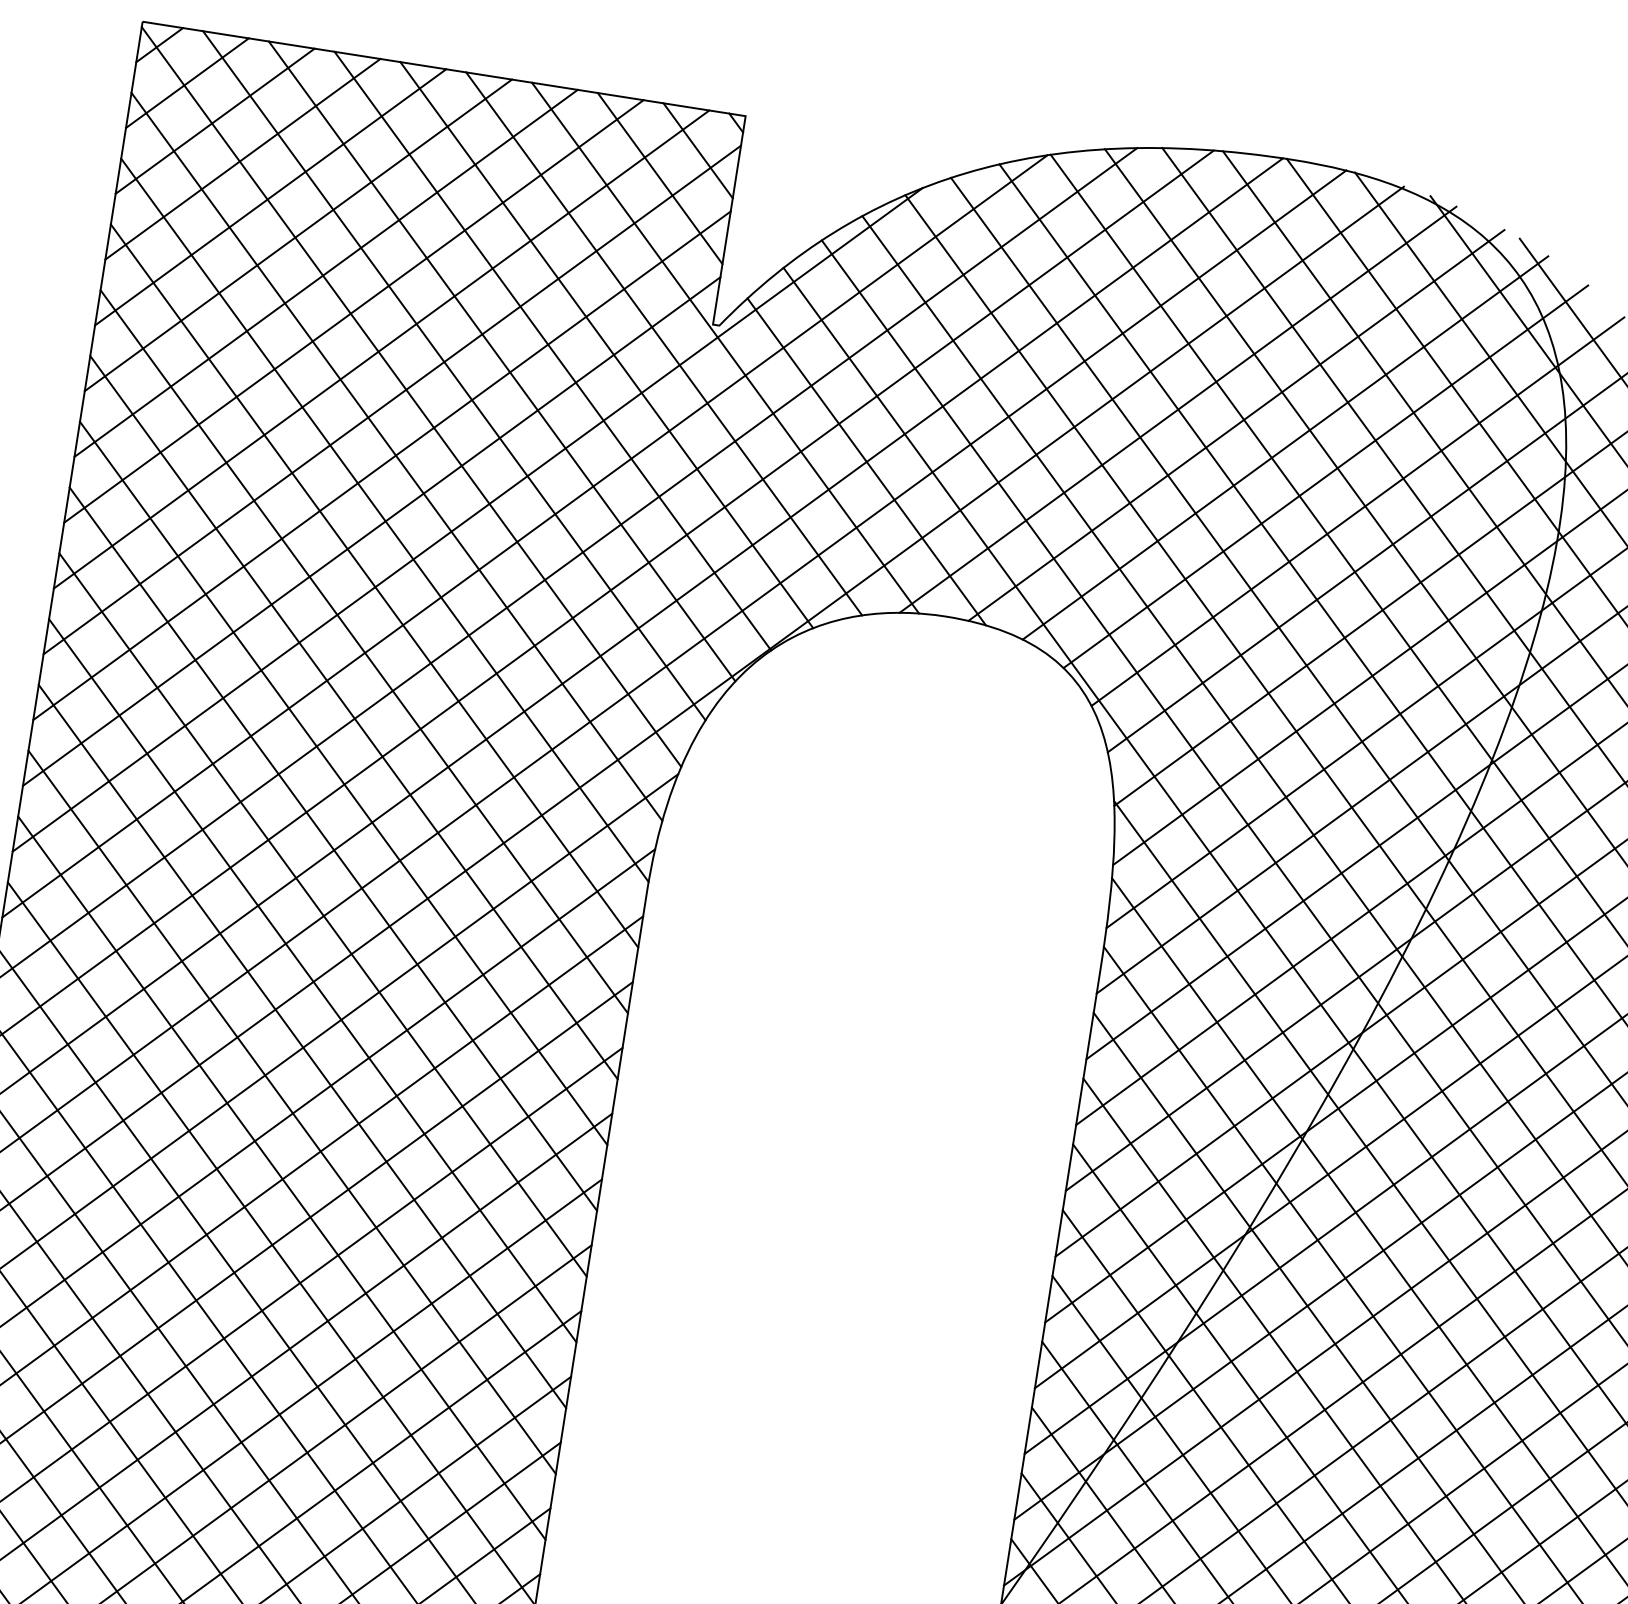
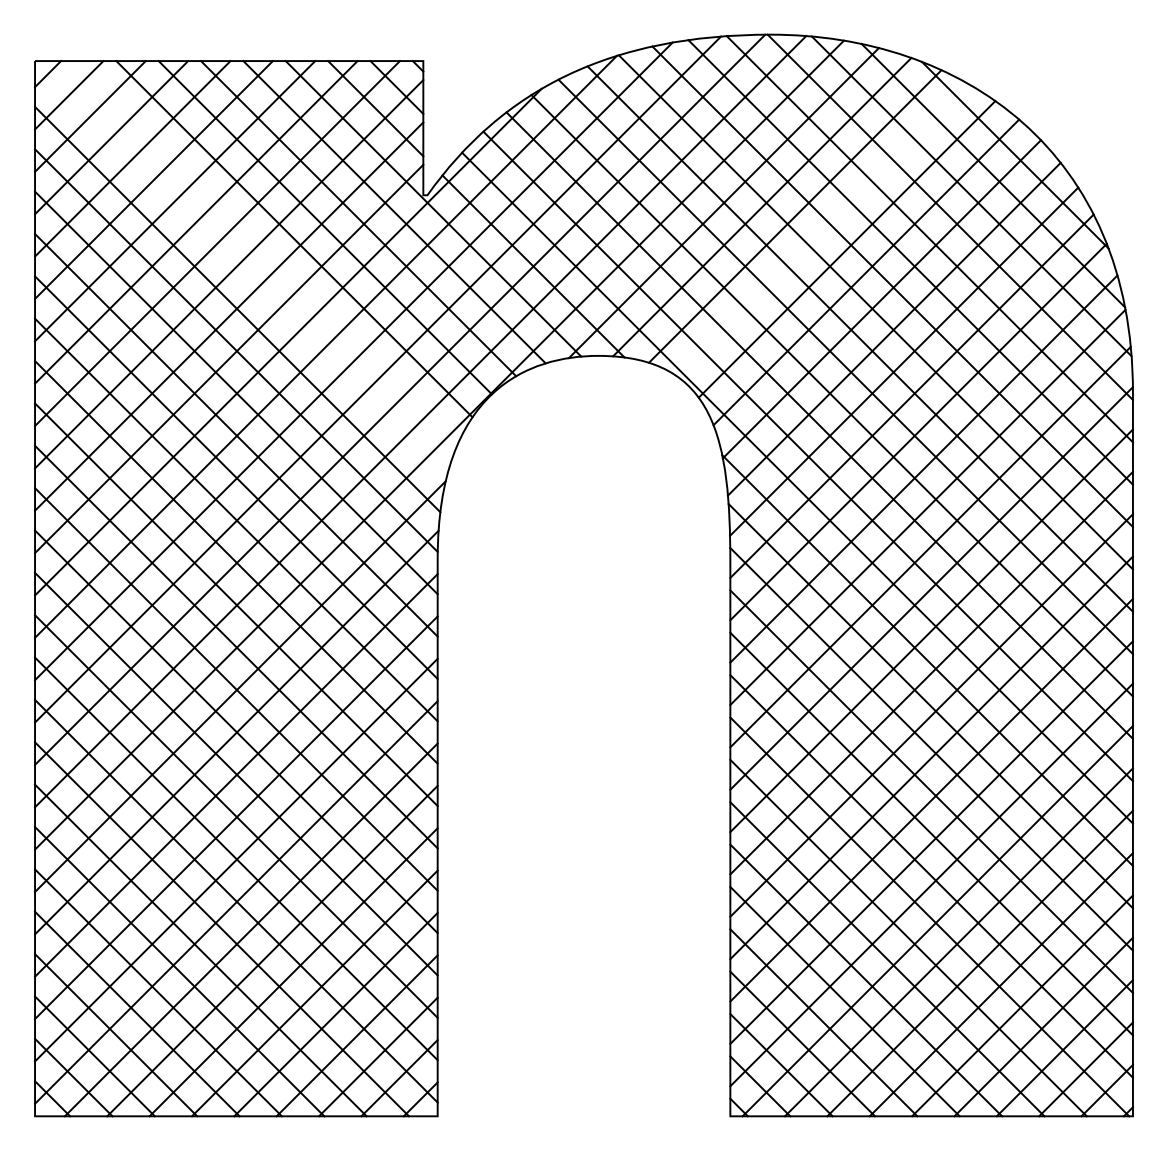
line: (453, 375) -> (265, 252), removed
line: (410, 396) -> (240, 270), removed
line: (1325, 476) -> (823, 230), removed

